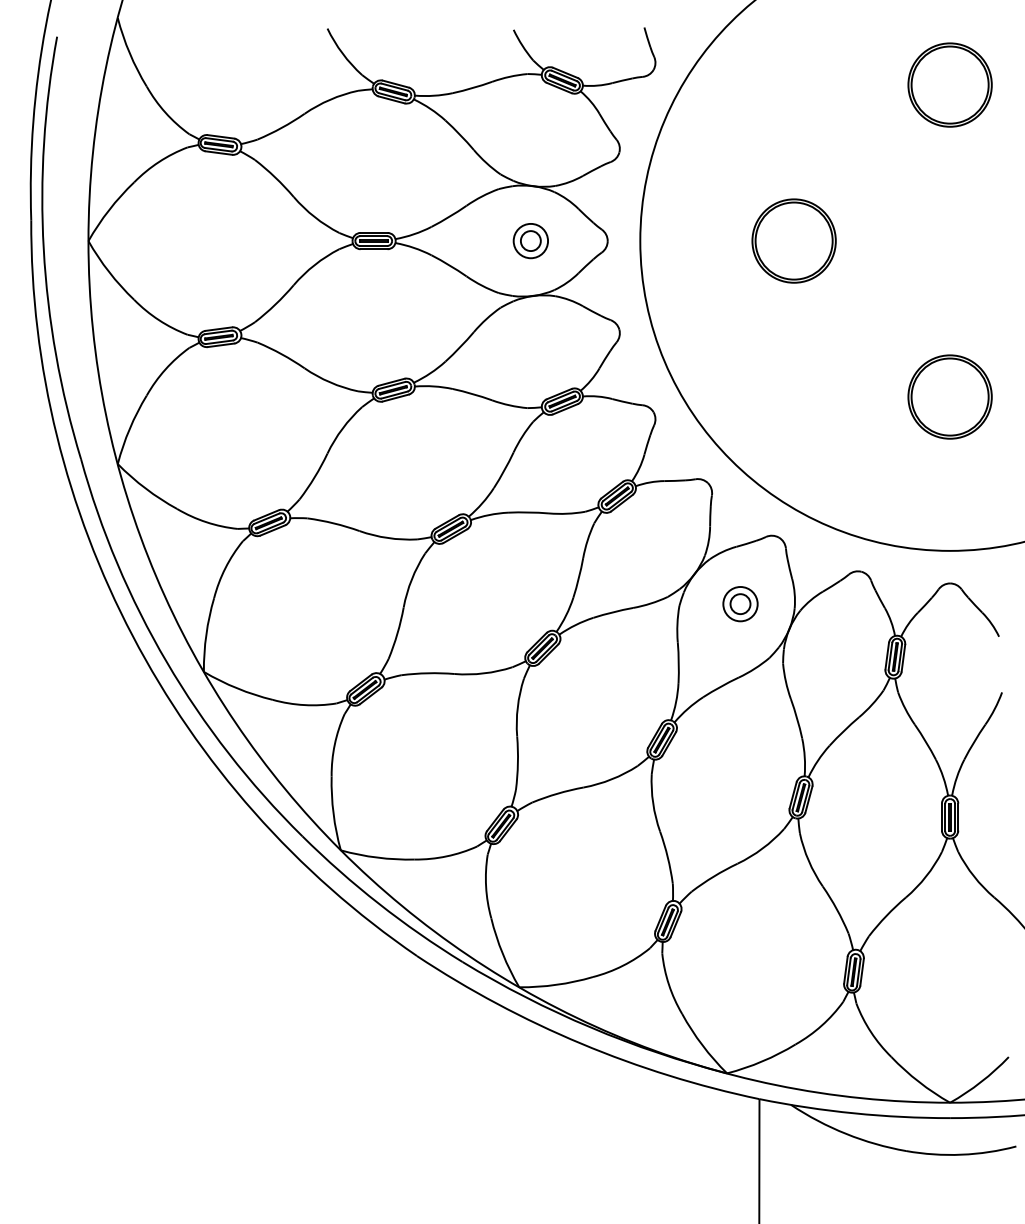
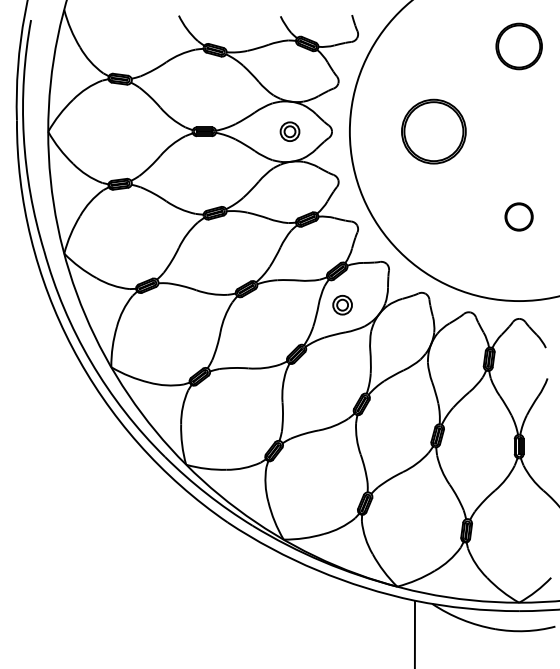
part: (793, 240) -> (433, 131), size x1.4
part: (948, 396) -> (518, 216), size x0.6
part: (740, 604) -> (342, 305), moved

